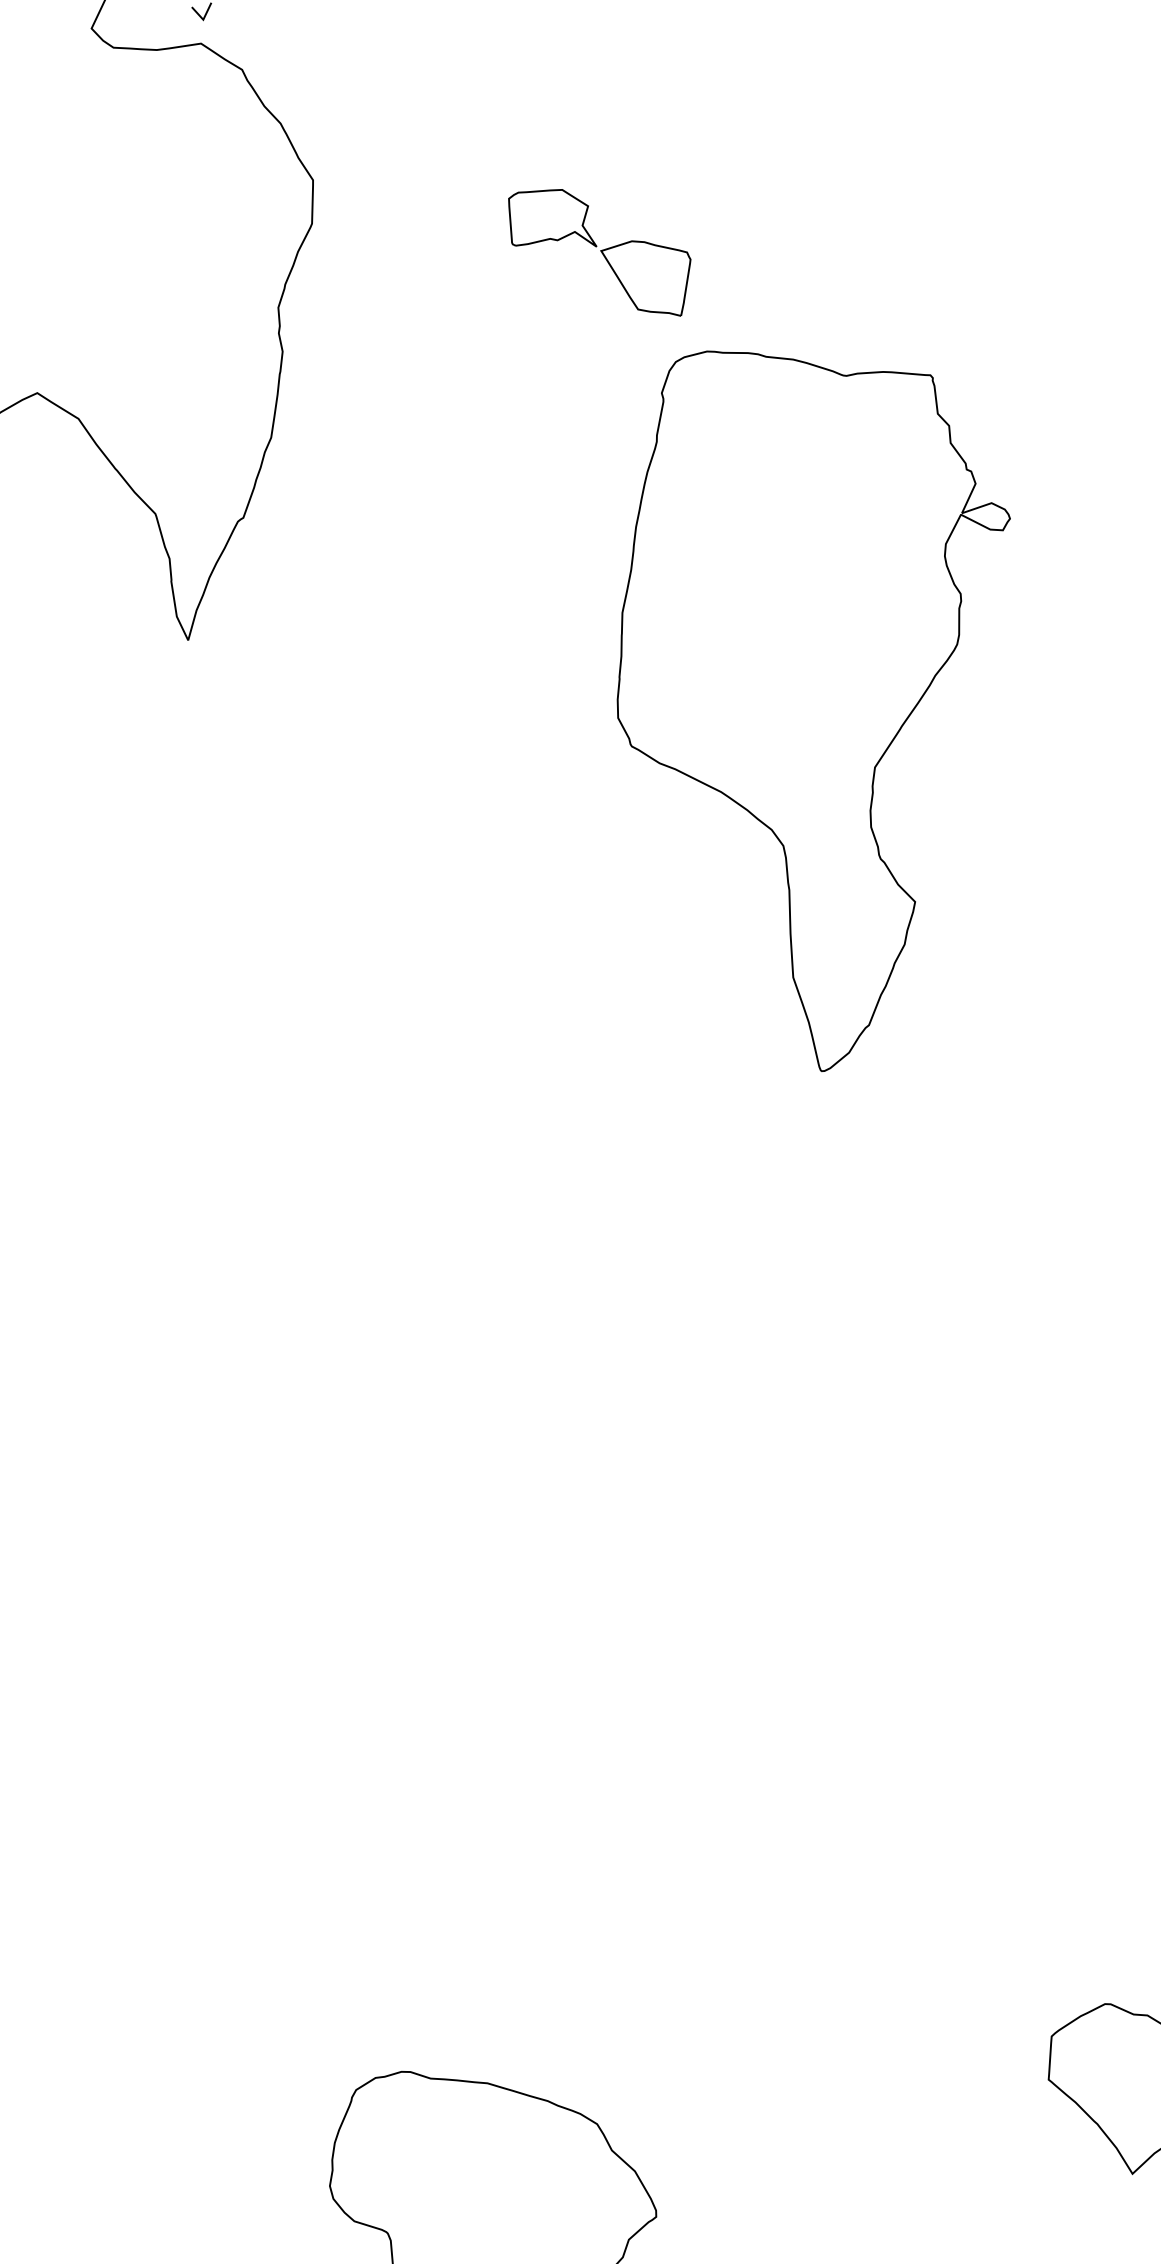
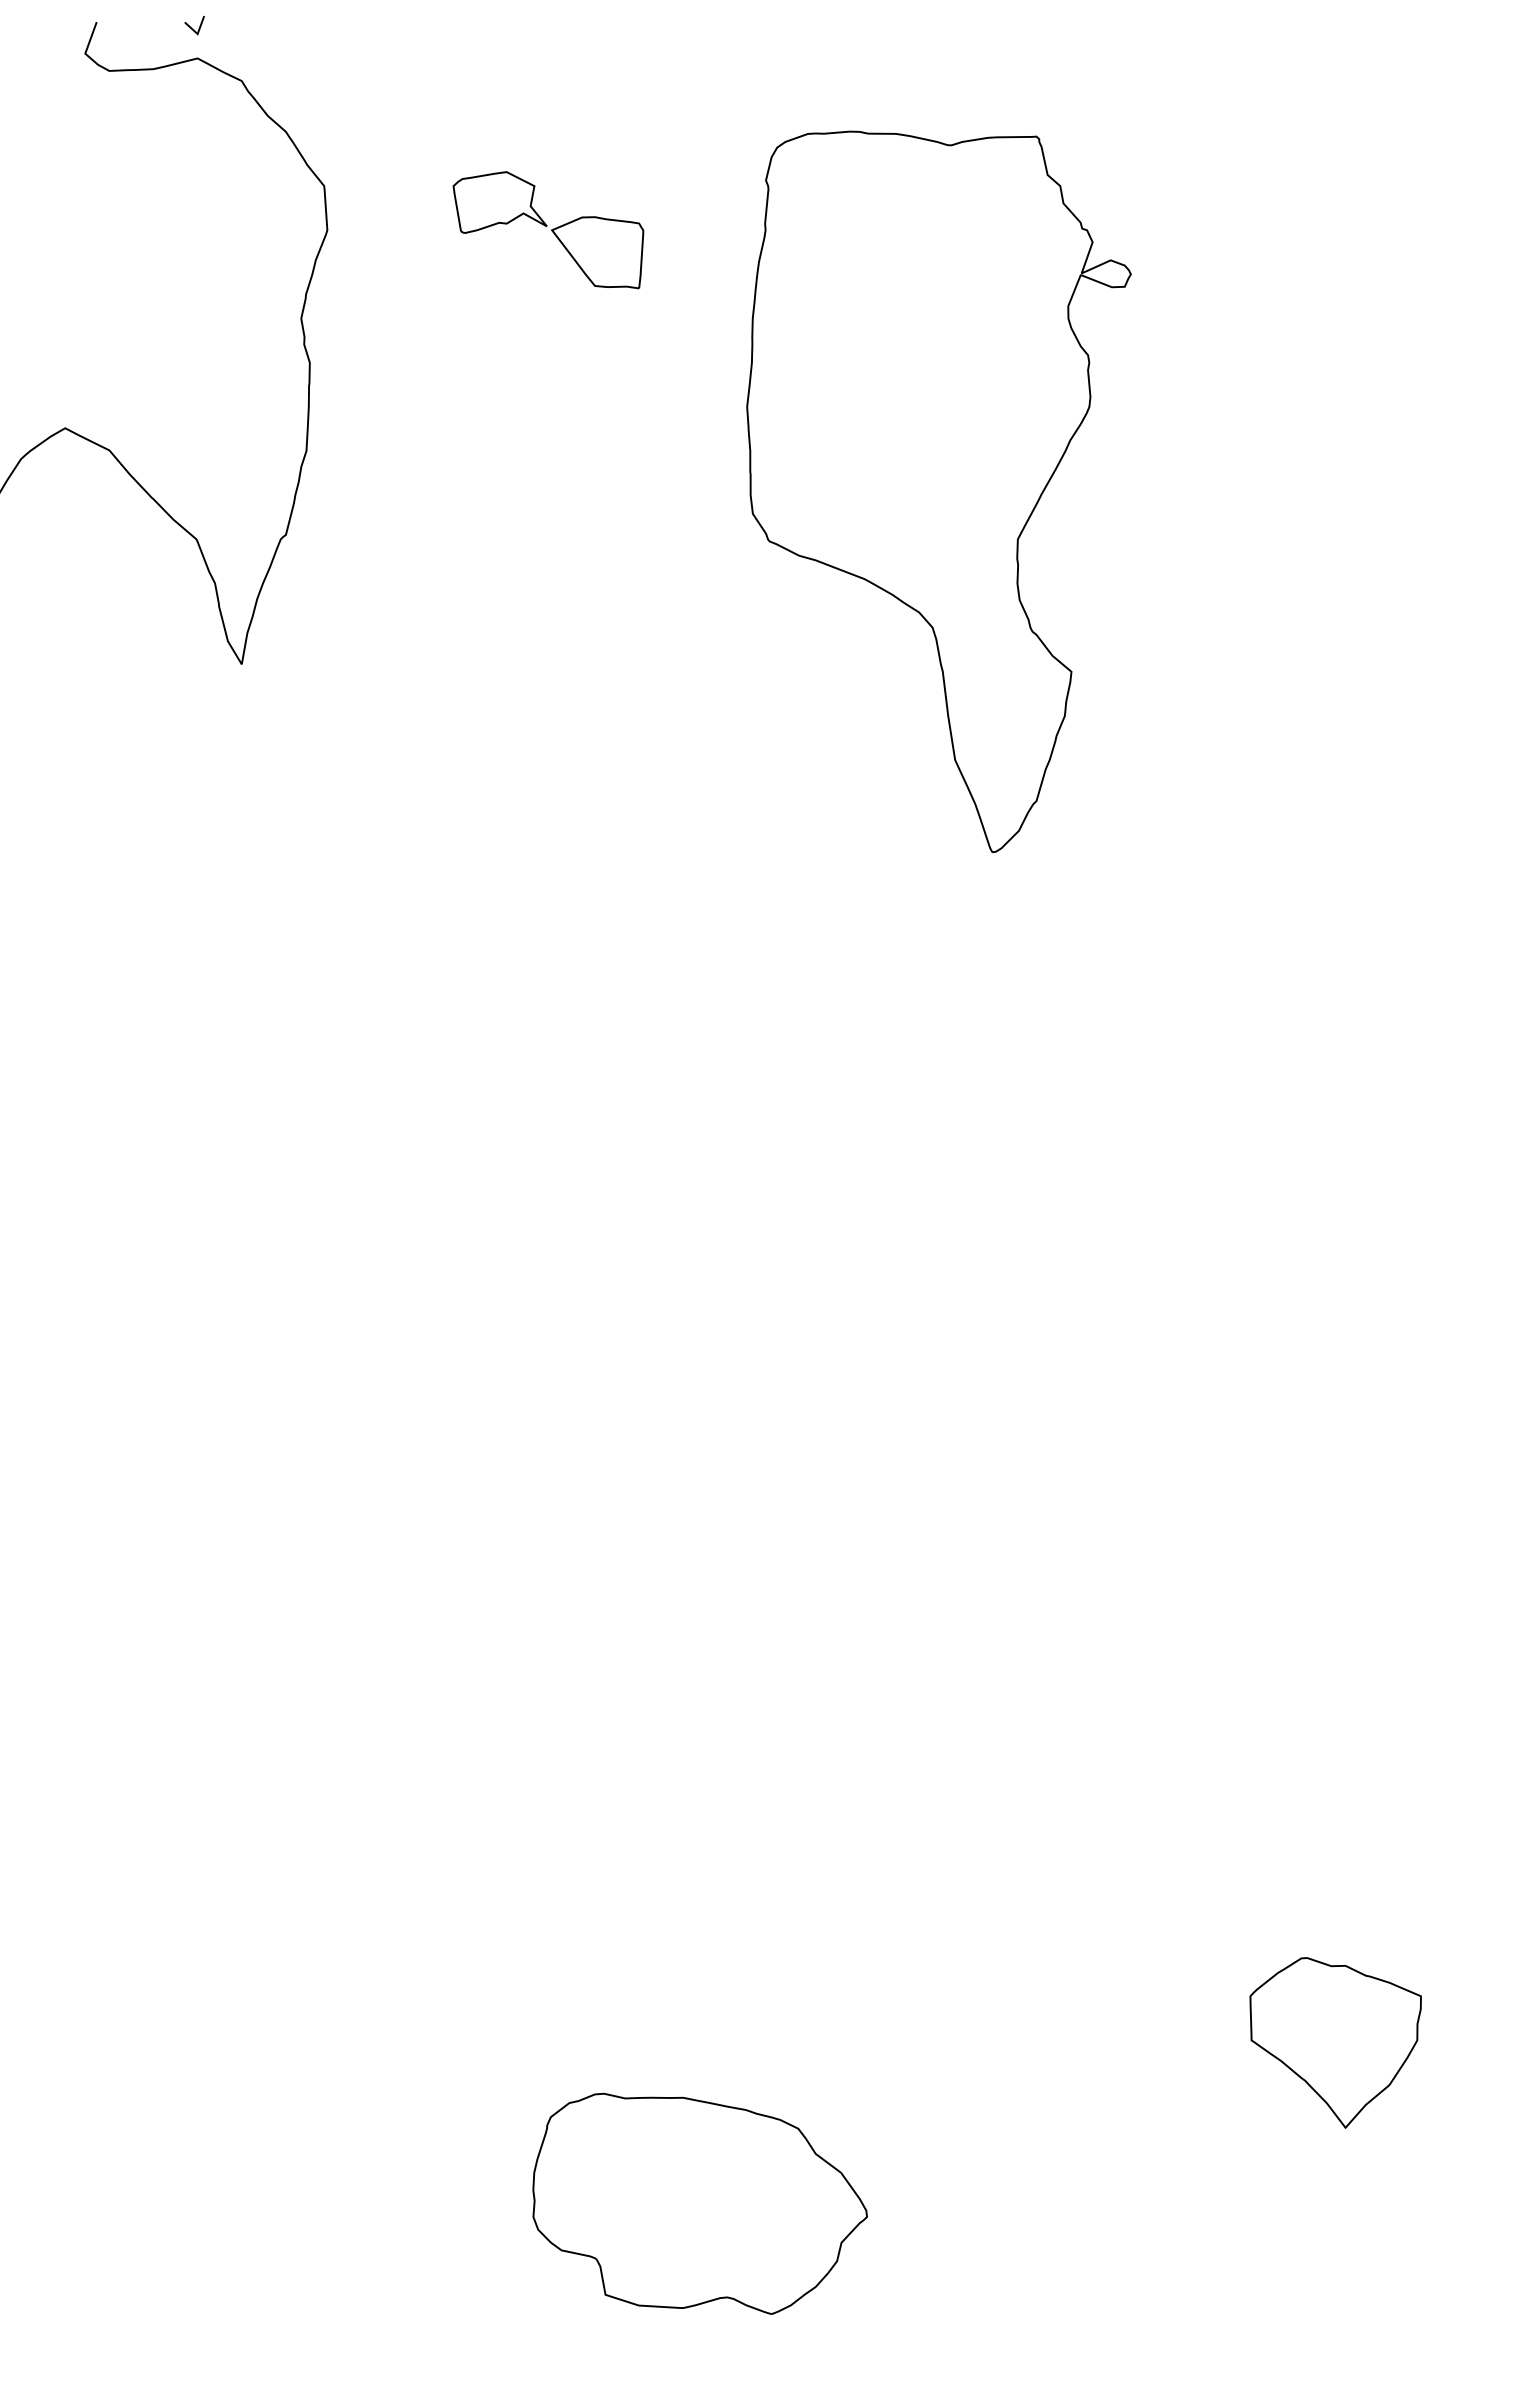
part: (597, 250) -> (548, 230), moved
part: (801, 713) -> (938, 491), moved

